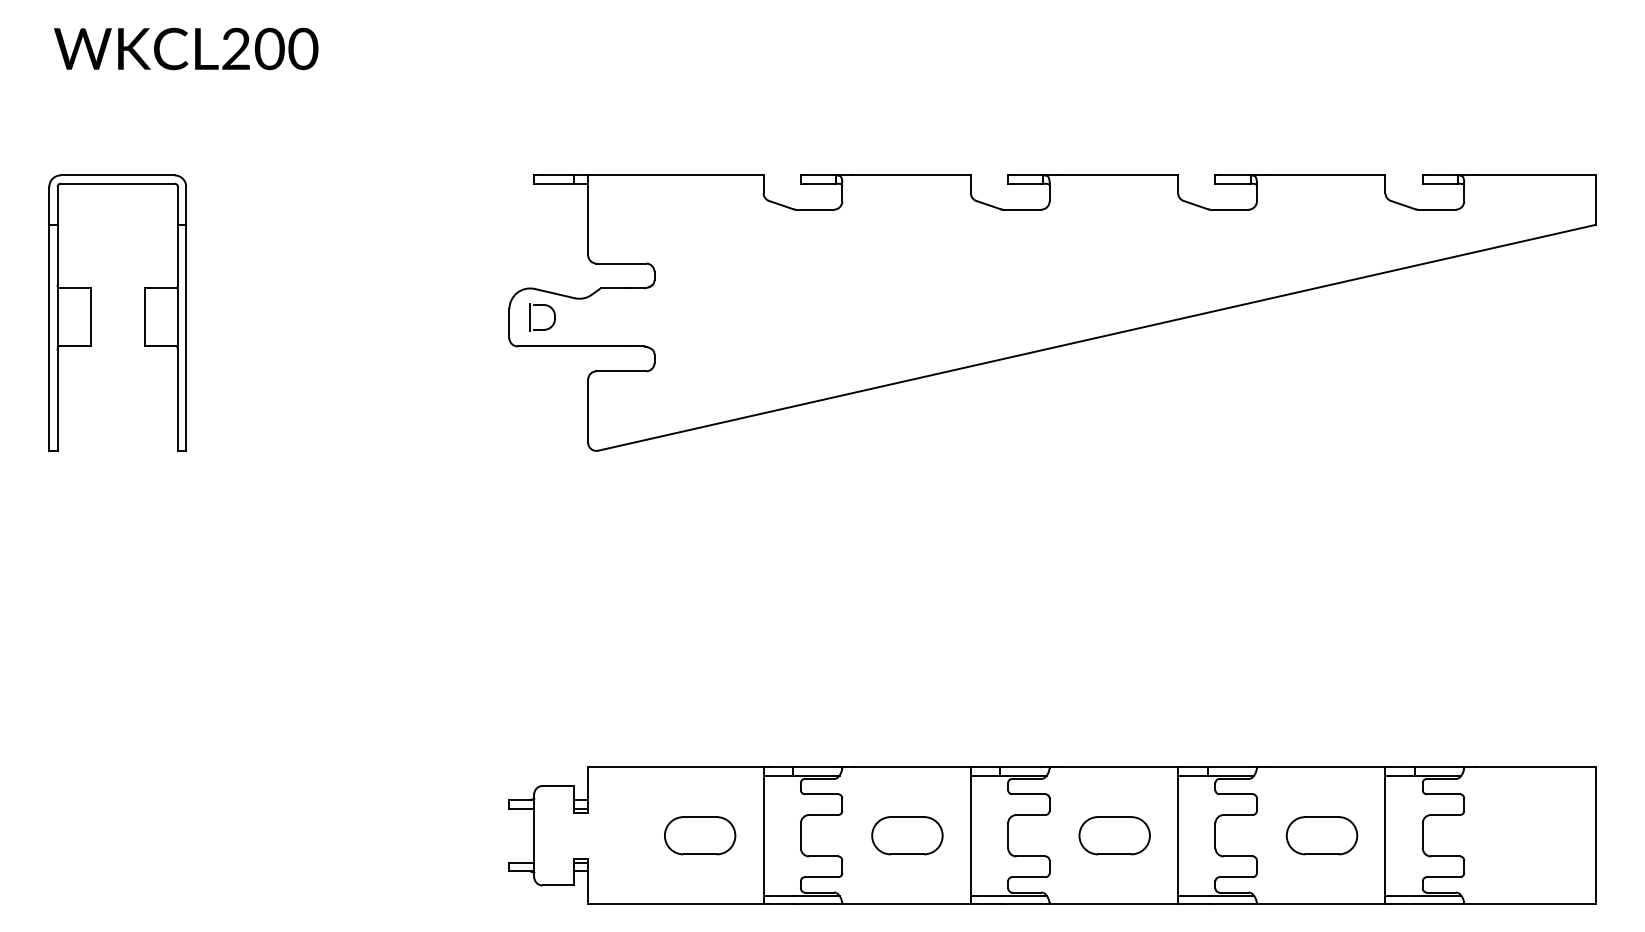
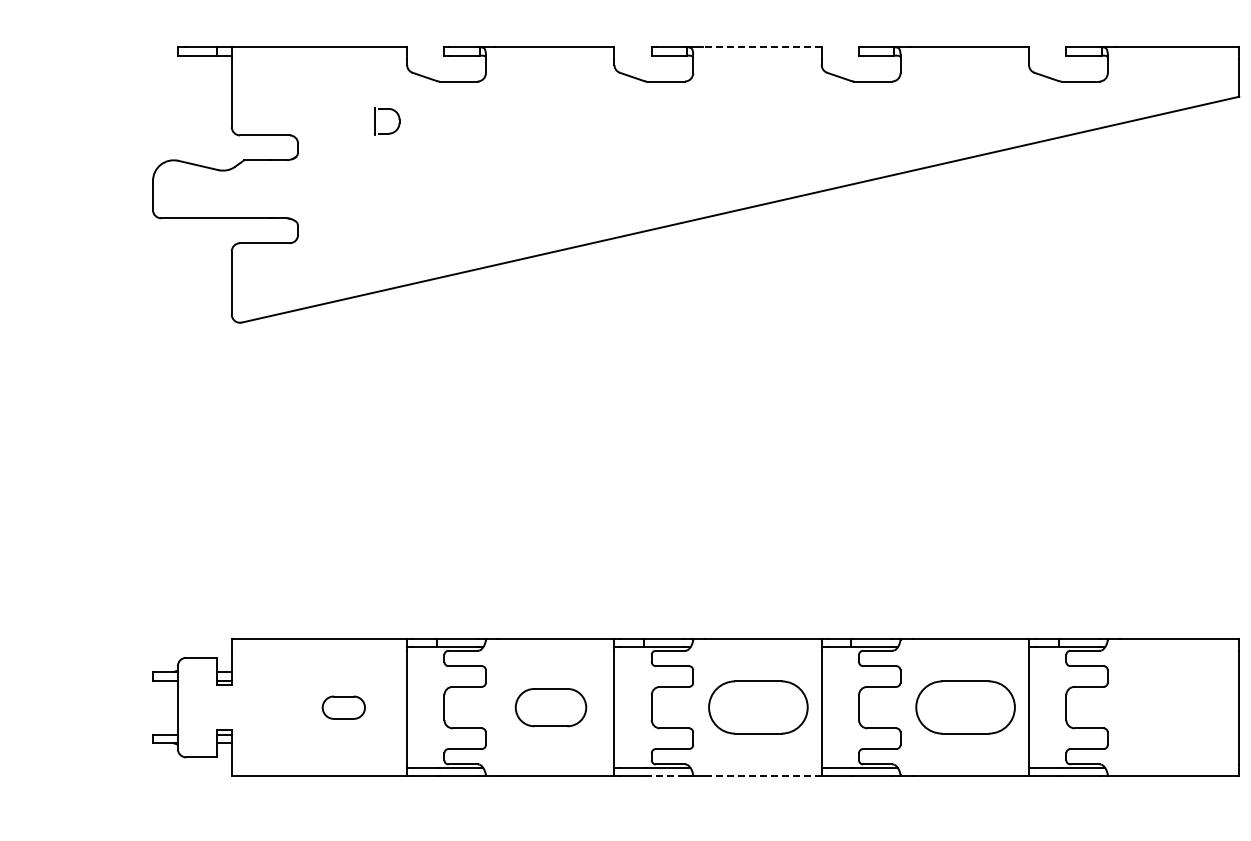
line: (1118, 175) -> (762, 47), solid -> dashed
part: (545, 306) -> (390, 110), moved
part: (700, 835) -> (344, 707), size x0.6
part: (1114, 835) -> (758, 707), size x1.4
part: (1321, 835) -> (965, 707), size x1.4
line: (1021, 904) -> (665, 776), solid -> dashed
line: (1119, 904) -> (763, 776), solid -> dashed

